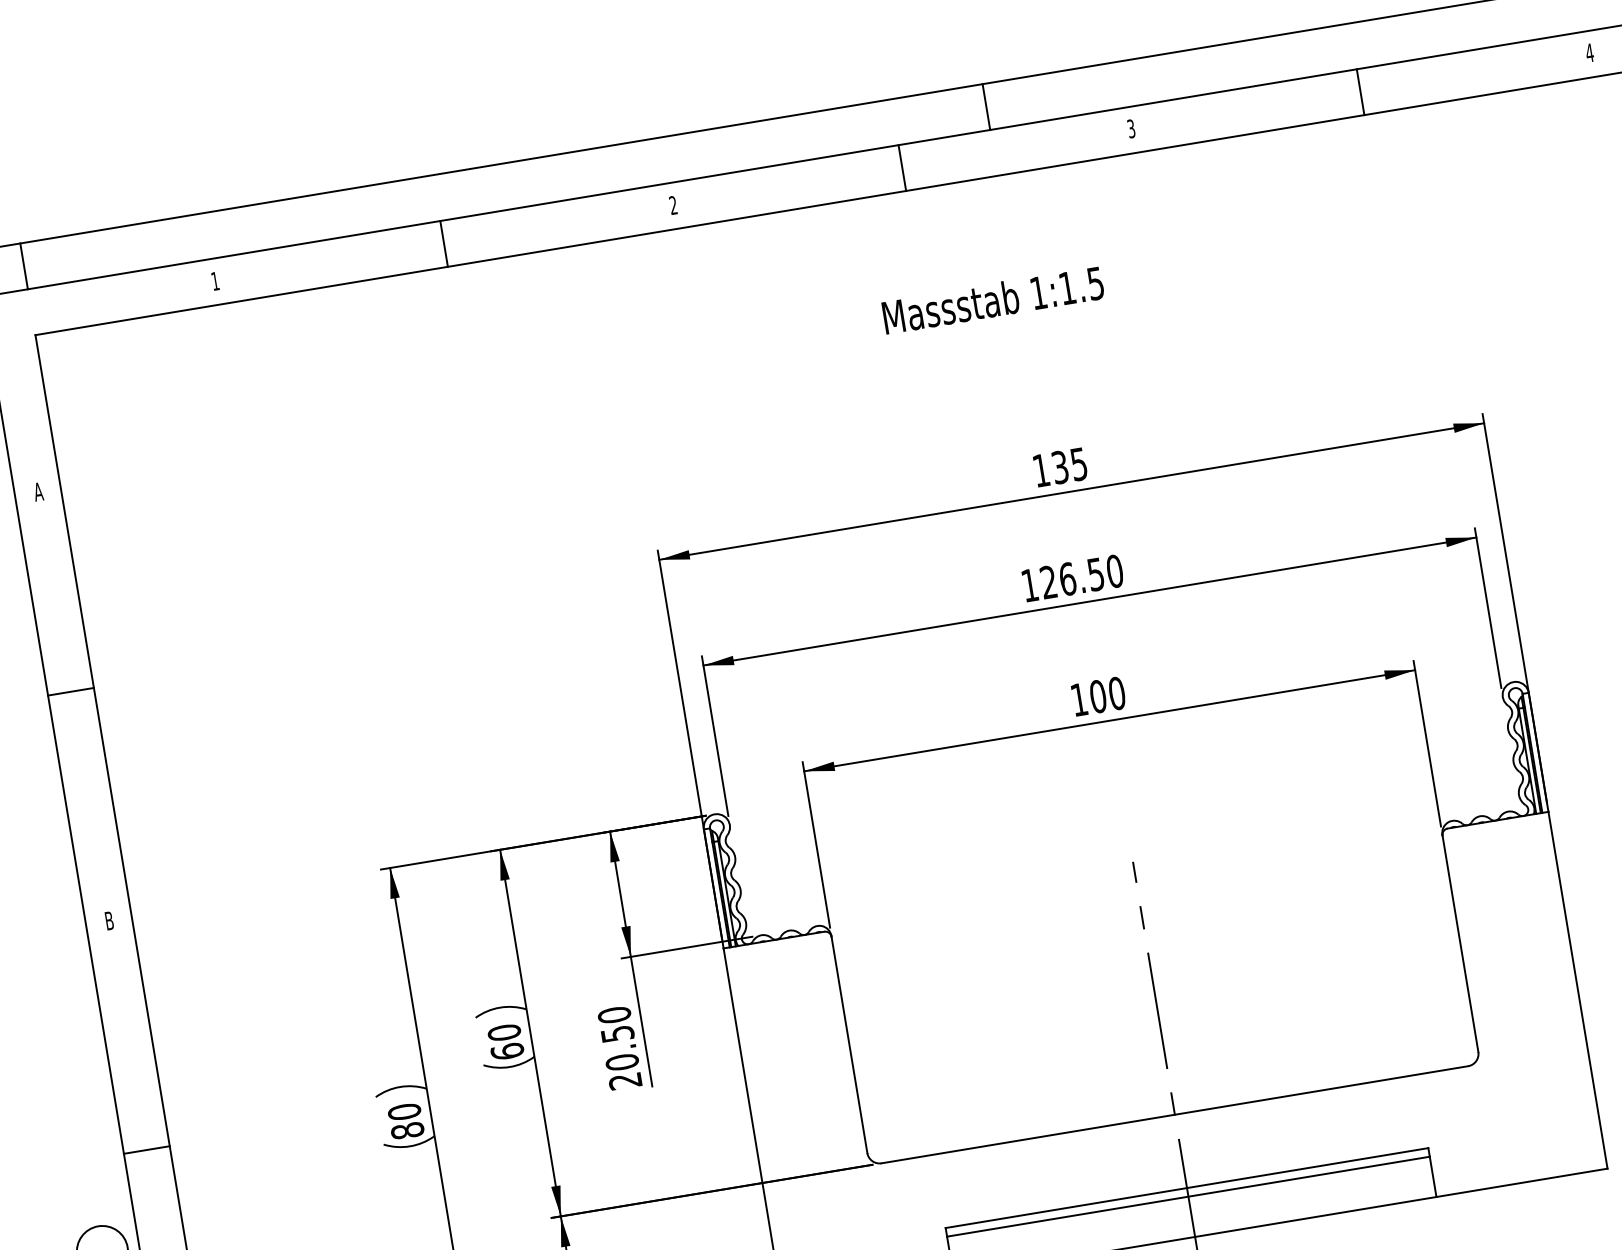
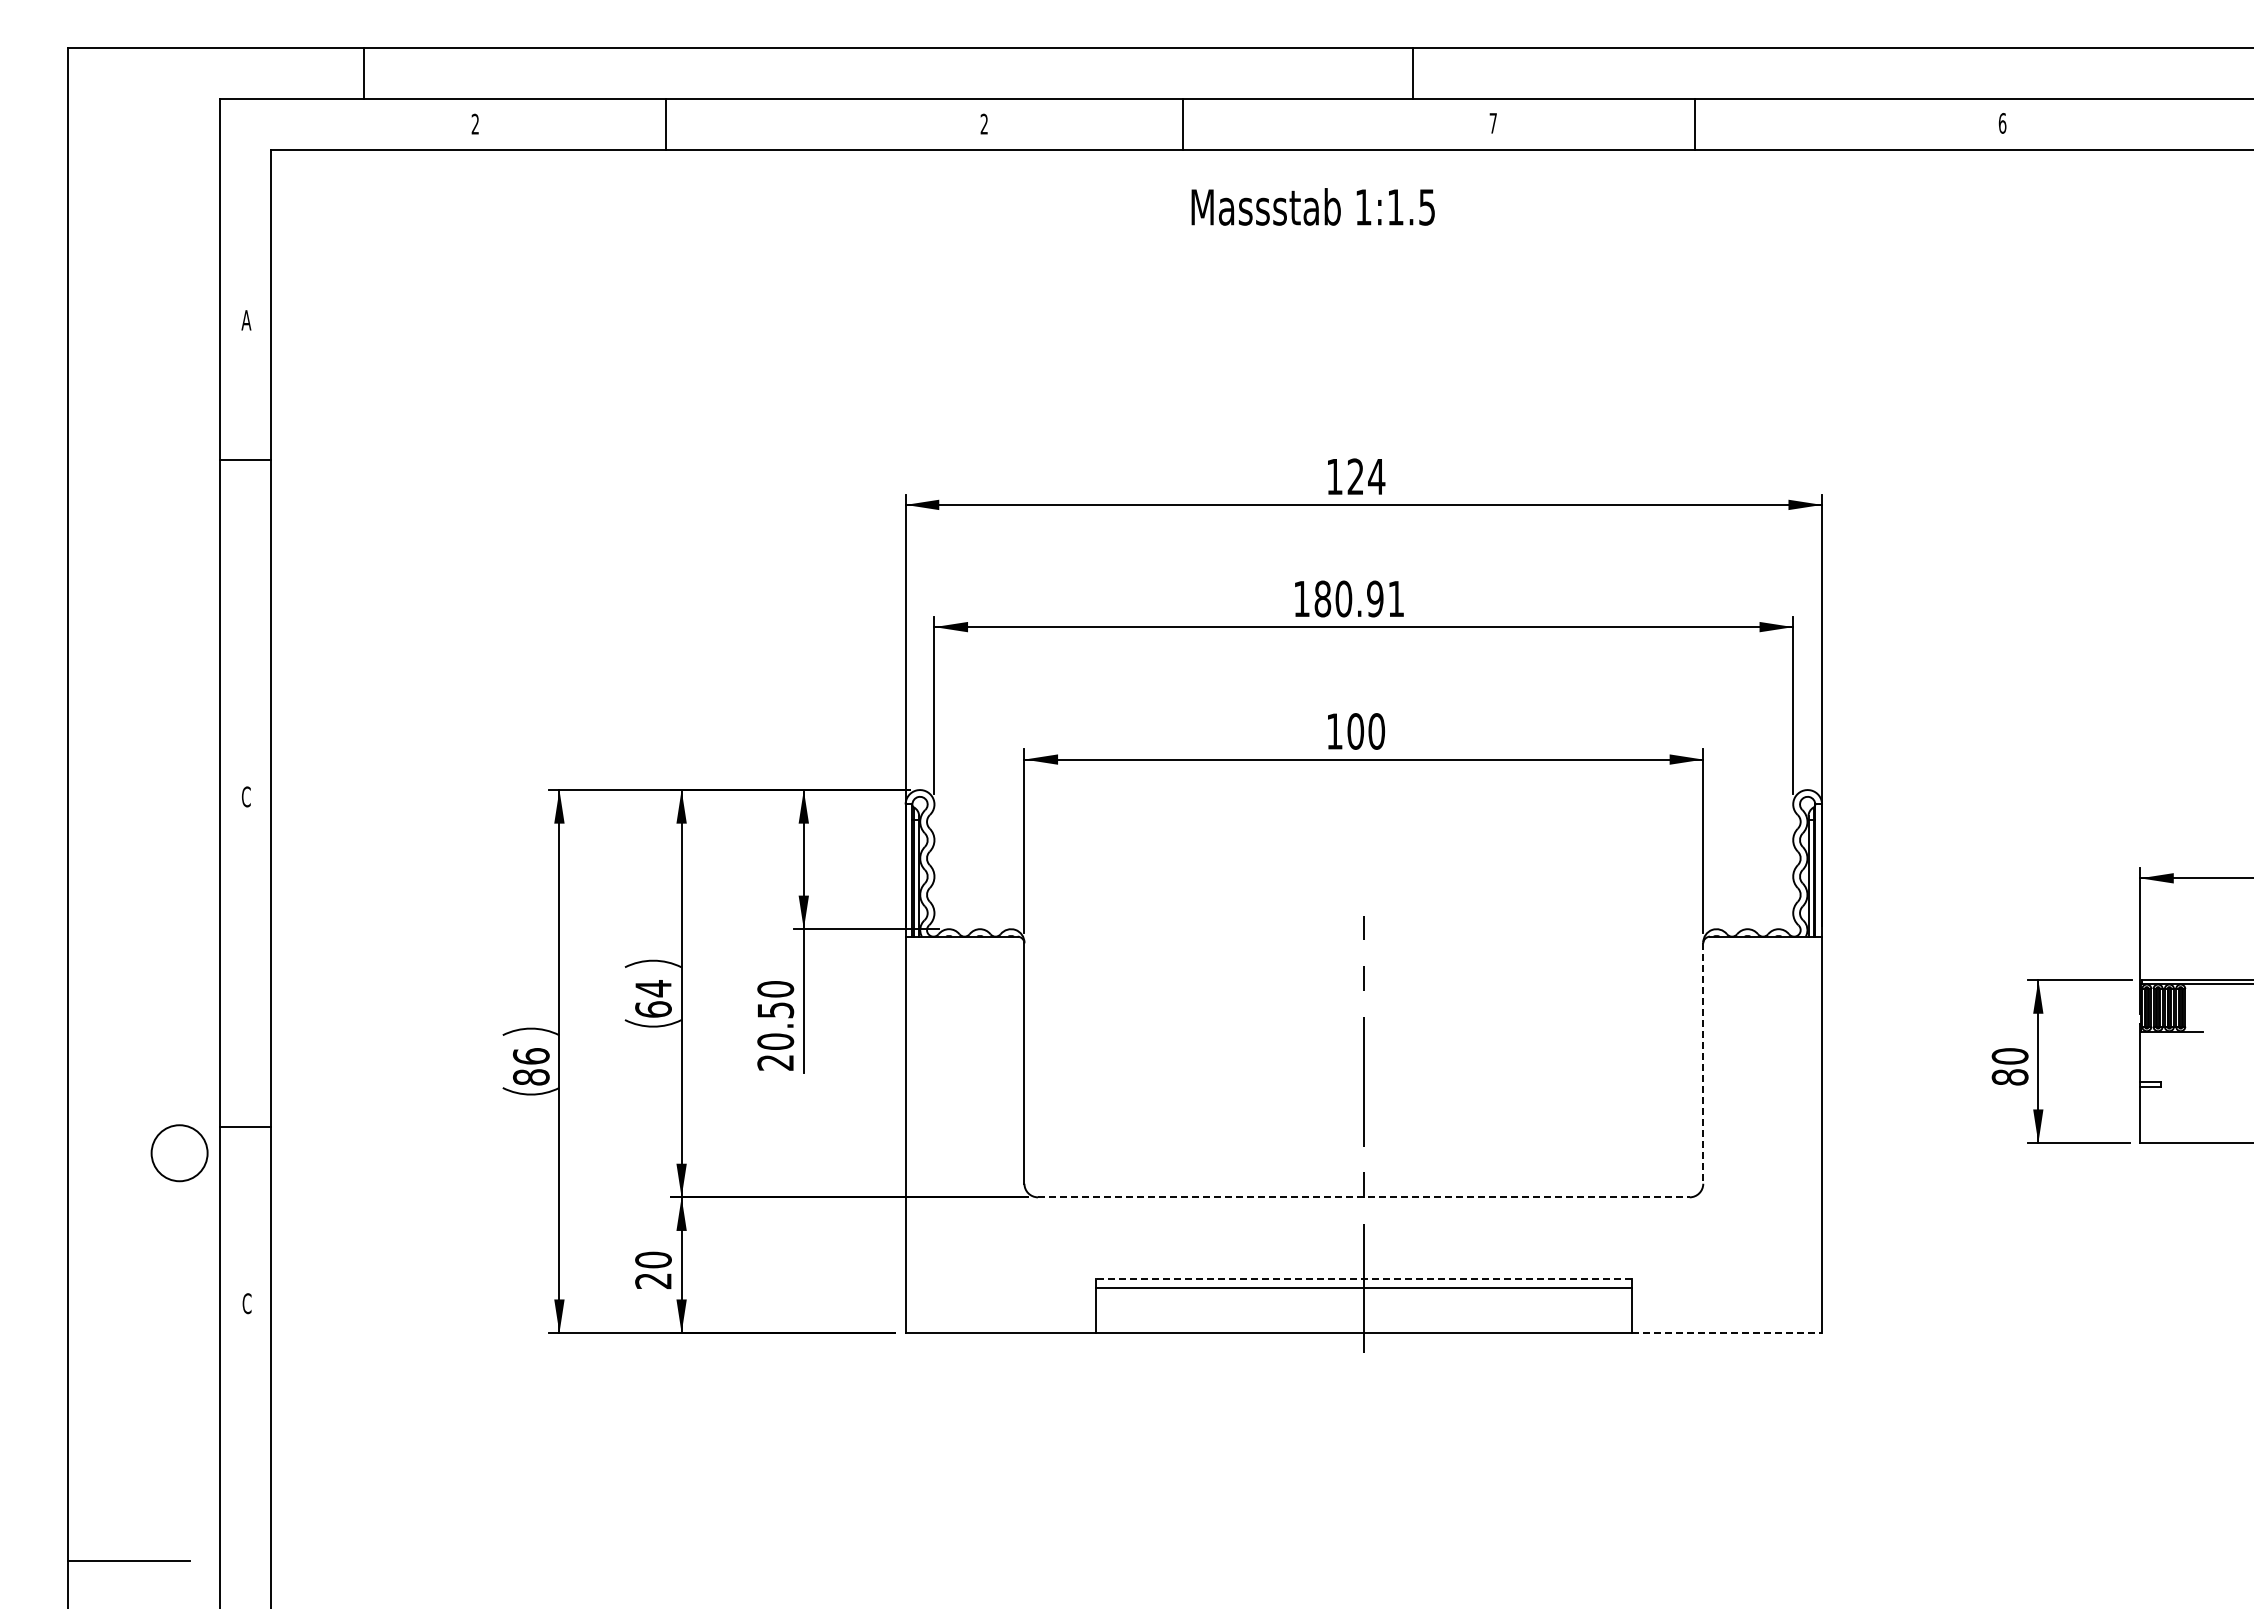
text: (1589, 53) -> (2002, 123), 4 -> 6
line: (1360, 91) -> (1694, 124), moved
line: (986, 106) -> (1413, 73), moved
text: (1130, 128) -> (1492, 122), 3 -> 7
line: (902, 167) -> (1182, 124), moved
line: (444, 243) -> (666, 124), moved
line: (24, 266) -> (364, 73), moved
text: (214, 280) -> (474, 123), 1 -> 2
text: (992, 299) -> (1312, 206), moved
text: (1069, 465) -> (1366, 476), 135 -> 124
text: (1081, 576) -> (1359, 598), 126.50 -> 180.91
line: (70, 692) -> (245, 460), moved
text: (109, 920) -> (246, 796), B -> C
line: (1460, 944) -> (1703, 1064), solid -> dashed
text: (504, 1032) -> (653, 988), 60 -> 64
text: (403, 1112) -> (530, 1056), 80 -> 86
line: (1174, 1114) -> (1363, 1197), solid -> dashed
line: (146, 1150) -> (245, 1127), moved
line: (1522, 1183) -> (1727, 1333), solid -> dashed
line: (1186, 1187) -> (1363, 1278), solid -> dashed

